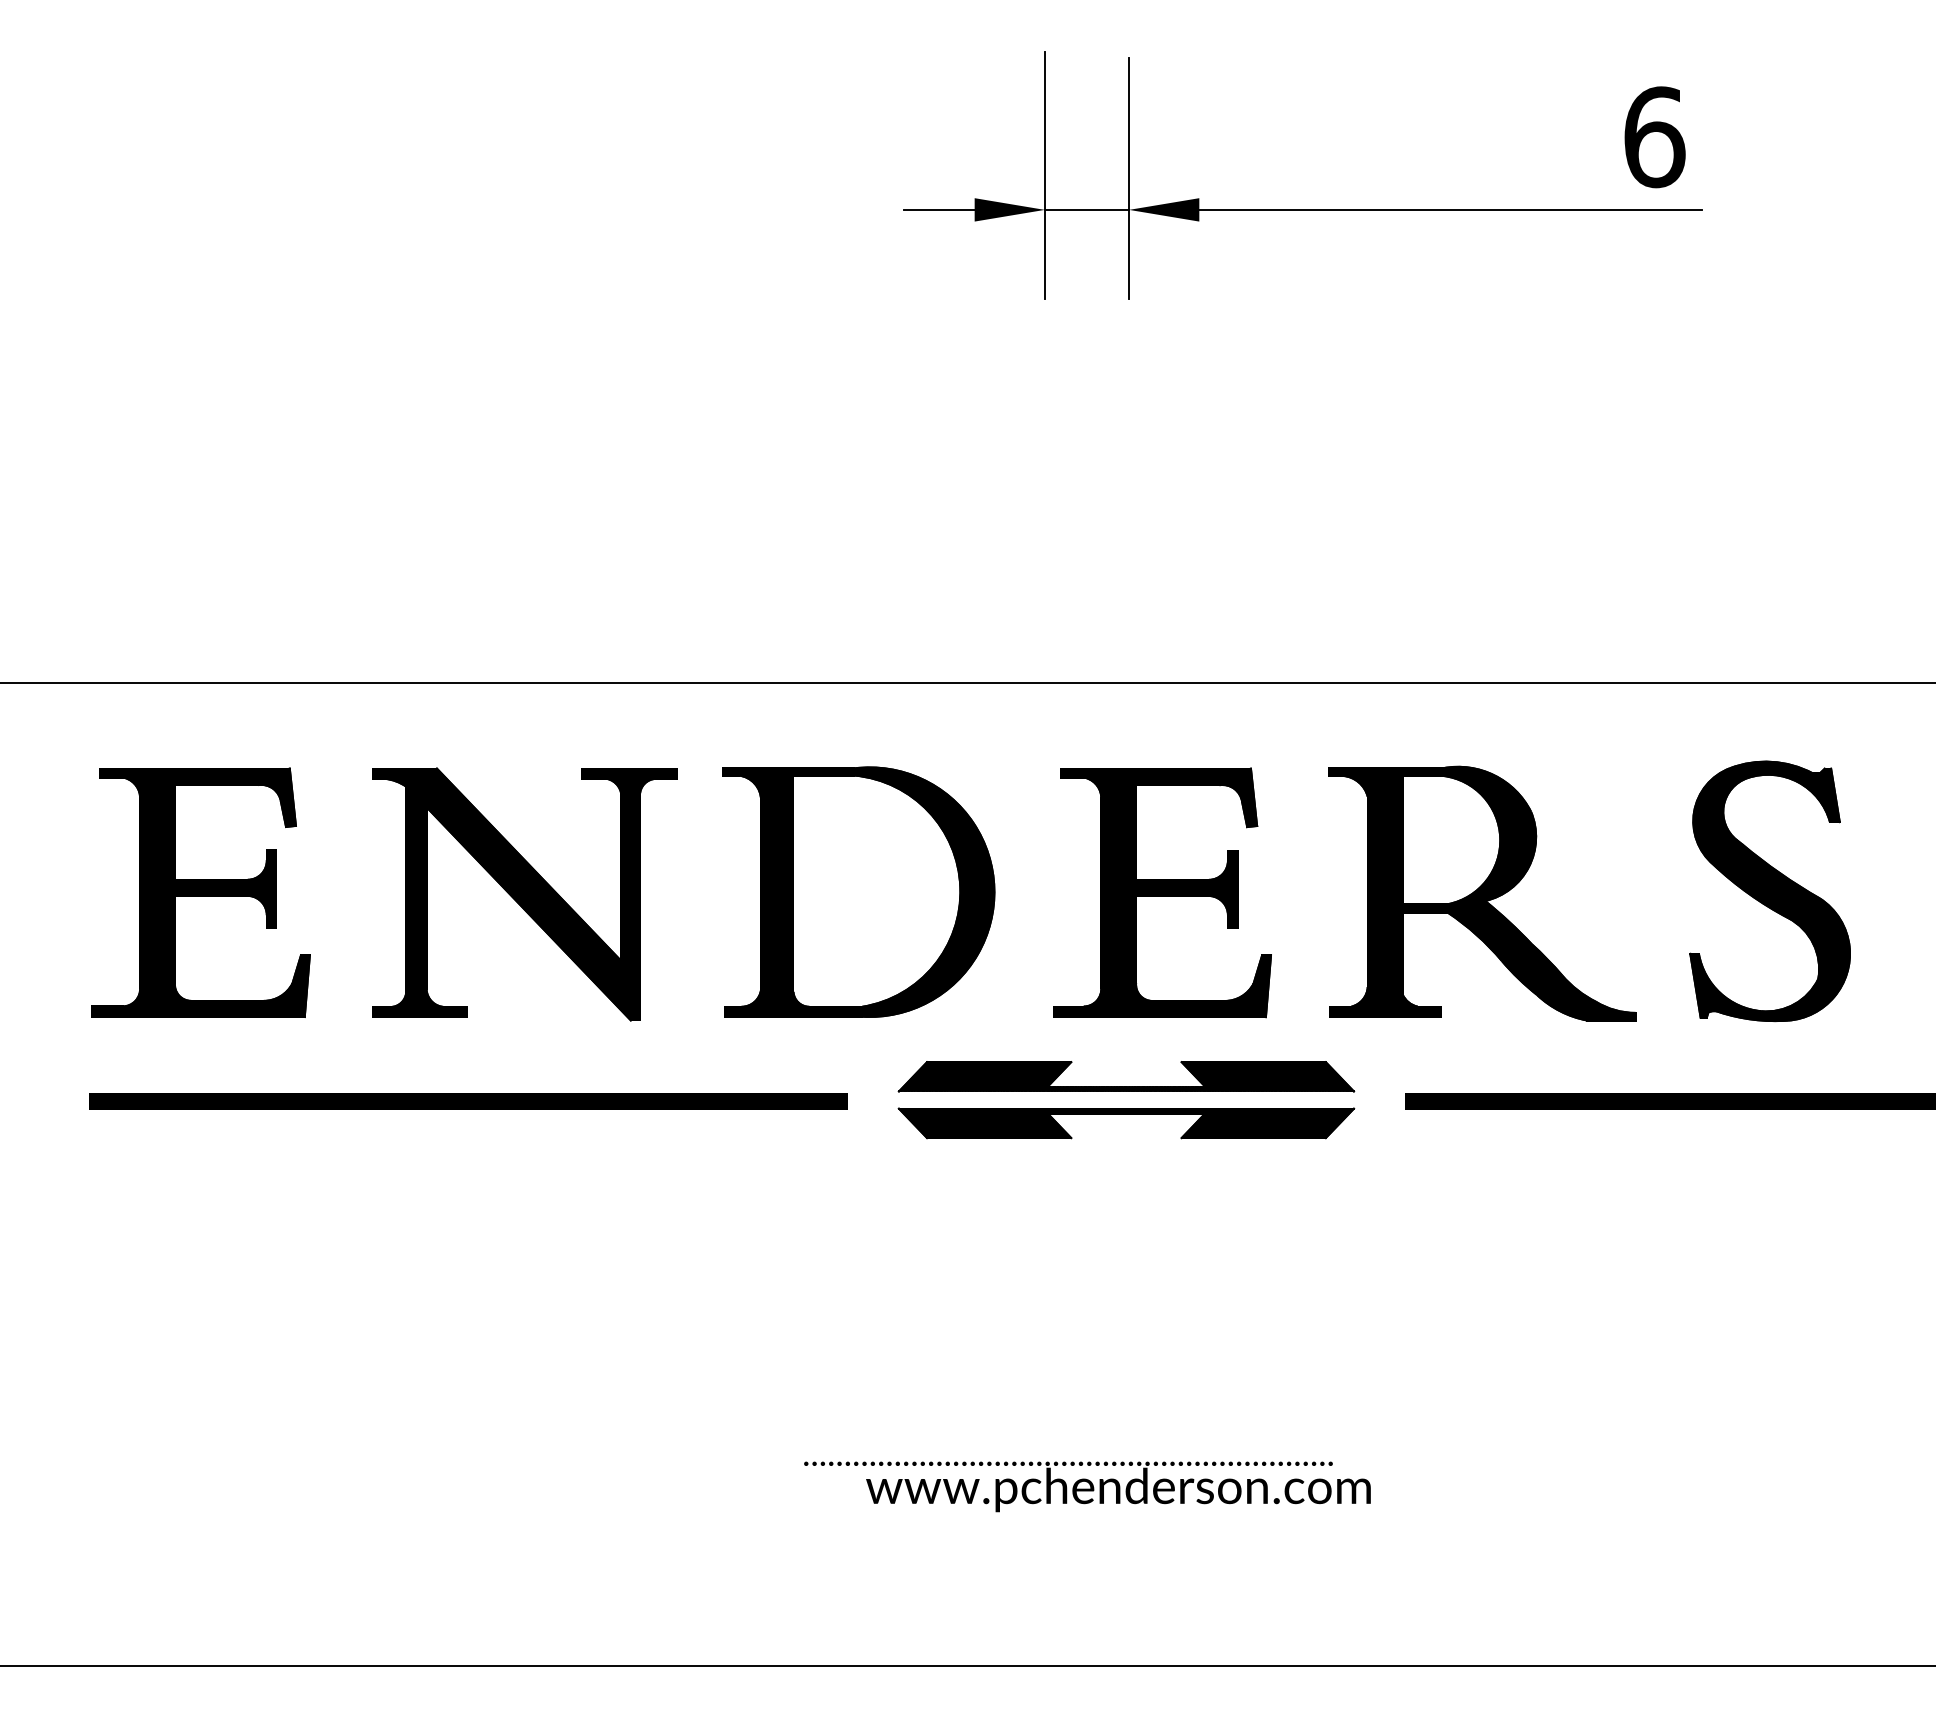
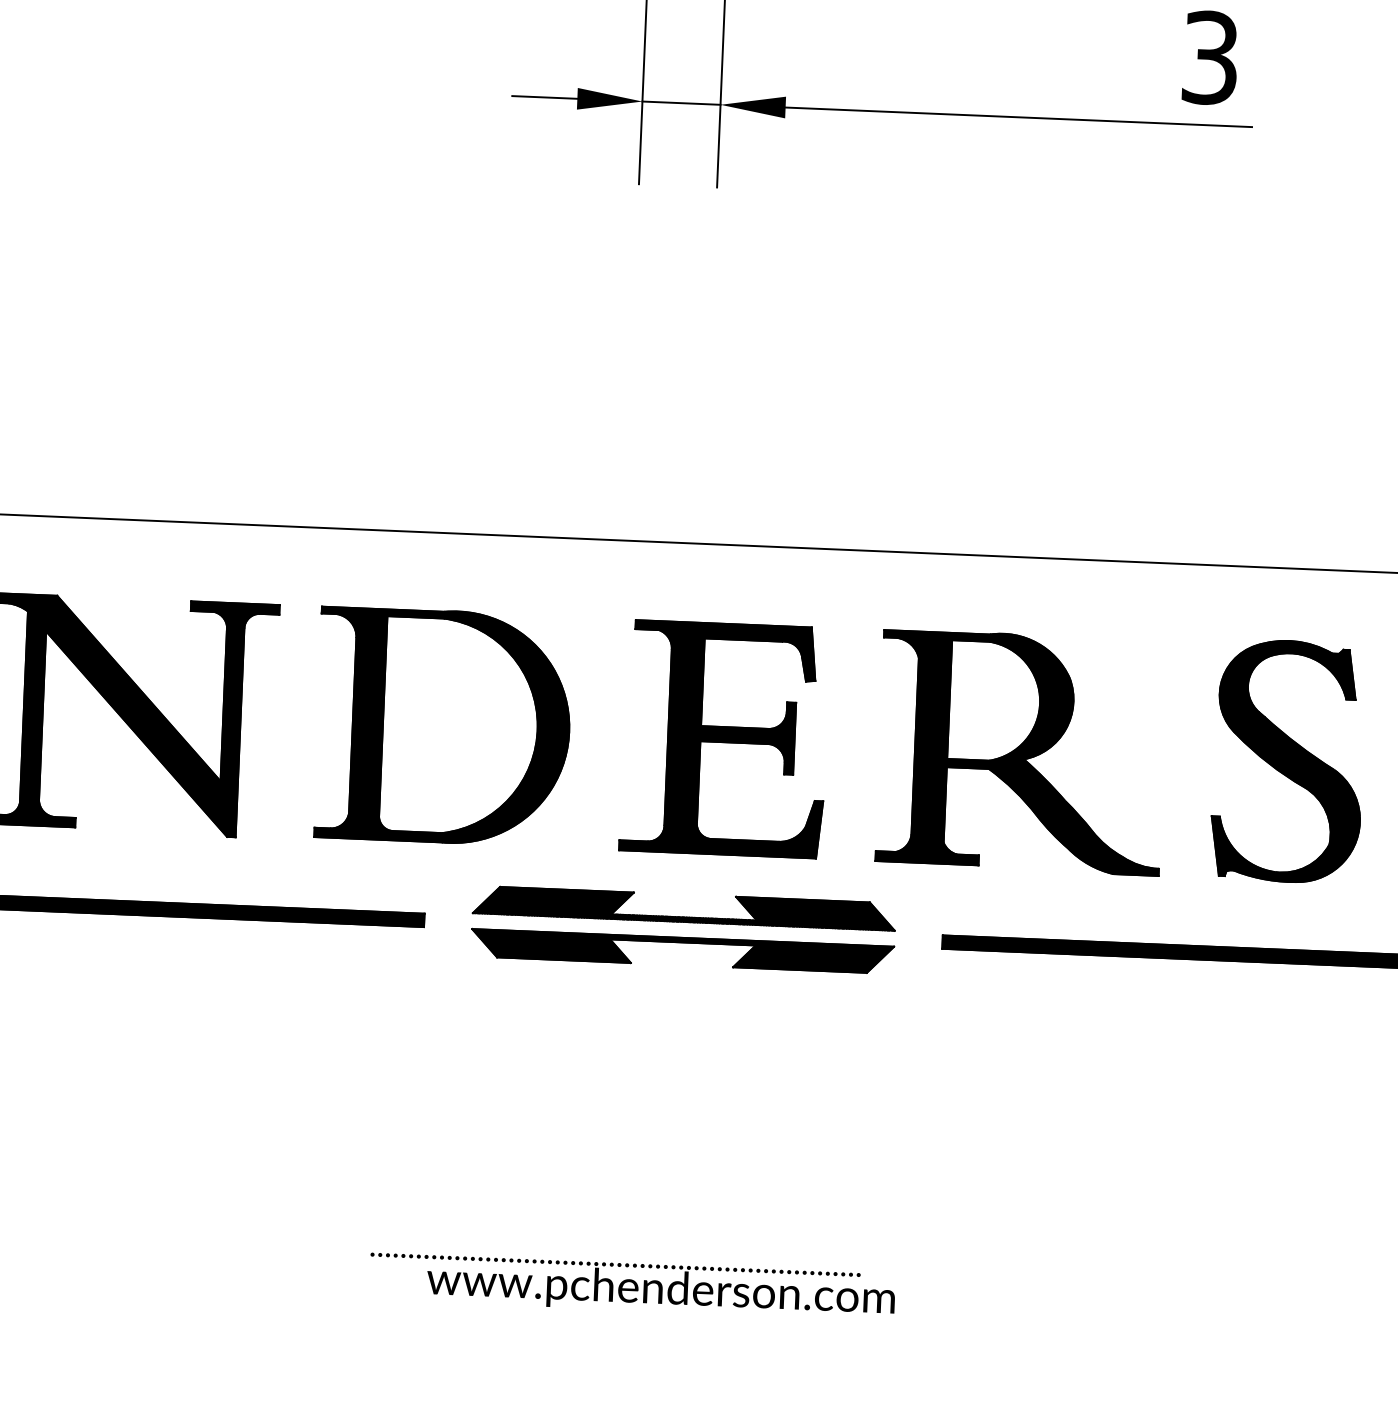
text: (1654, 137) -> (1210, 58), 6 -> 3

